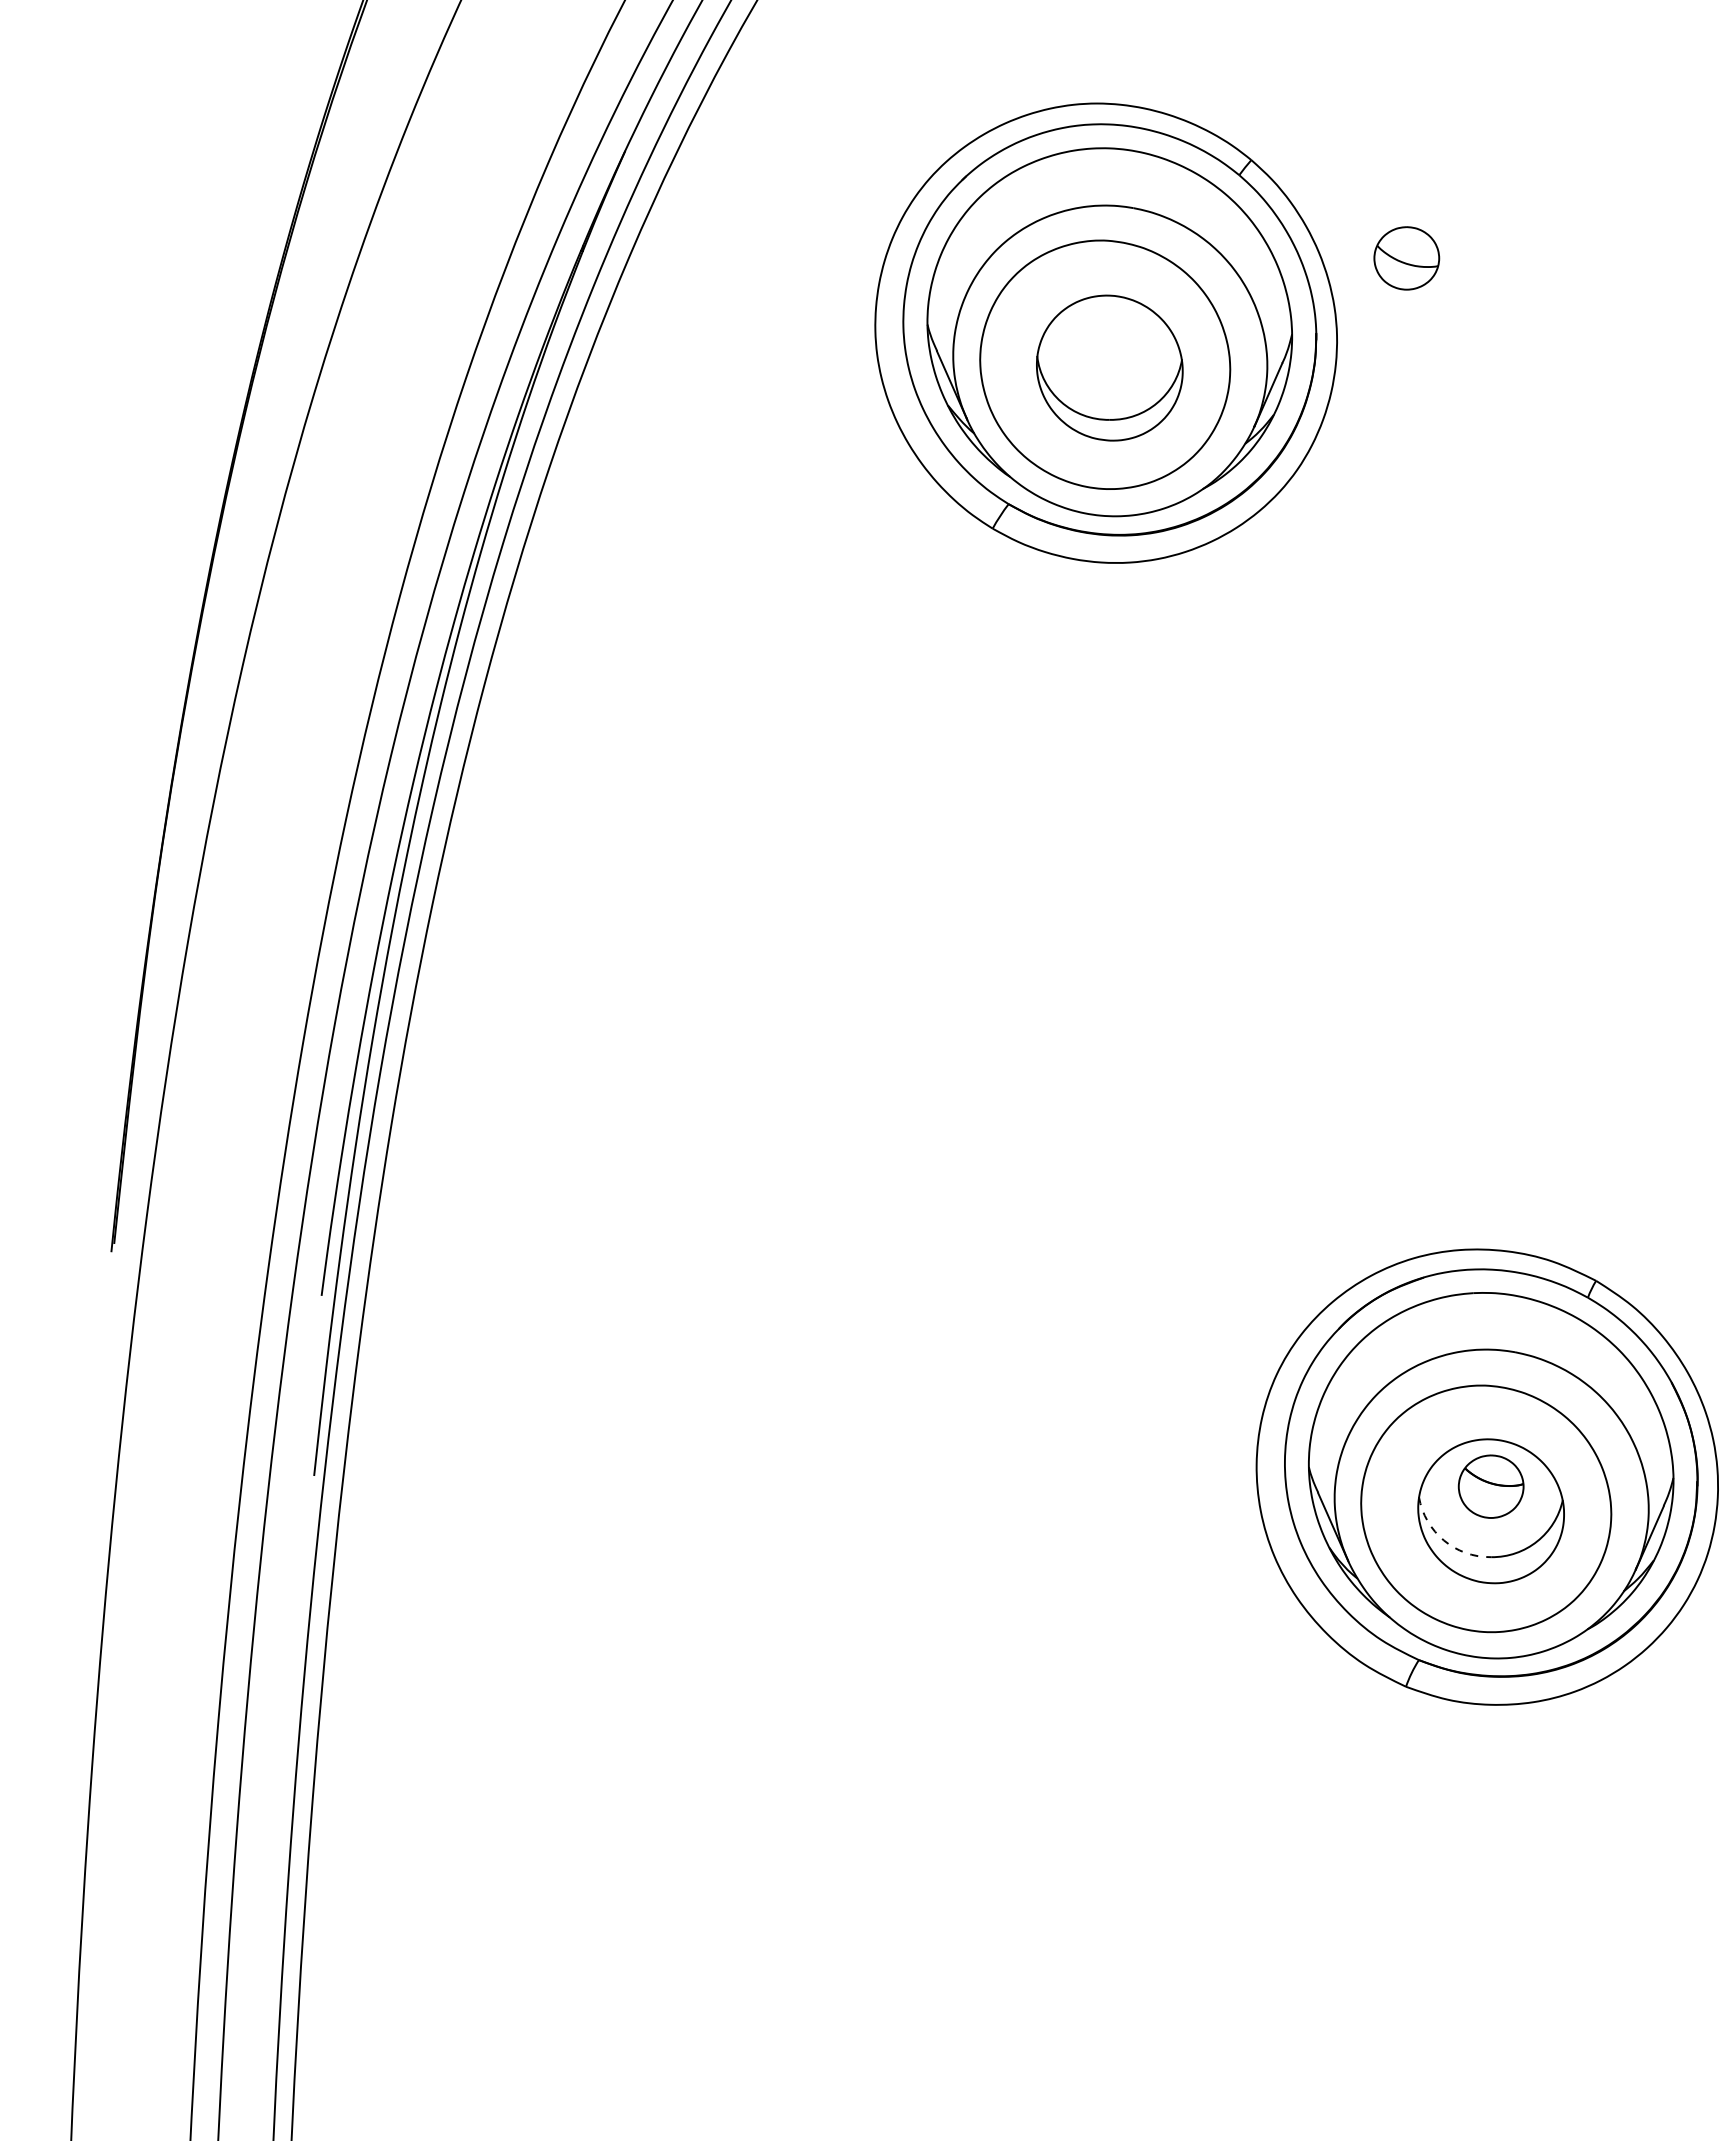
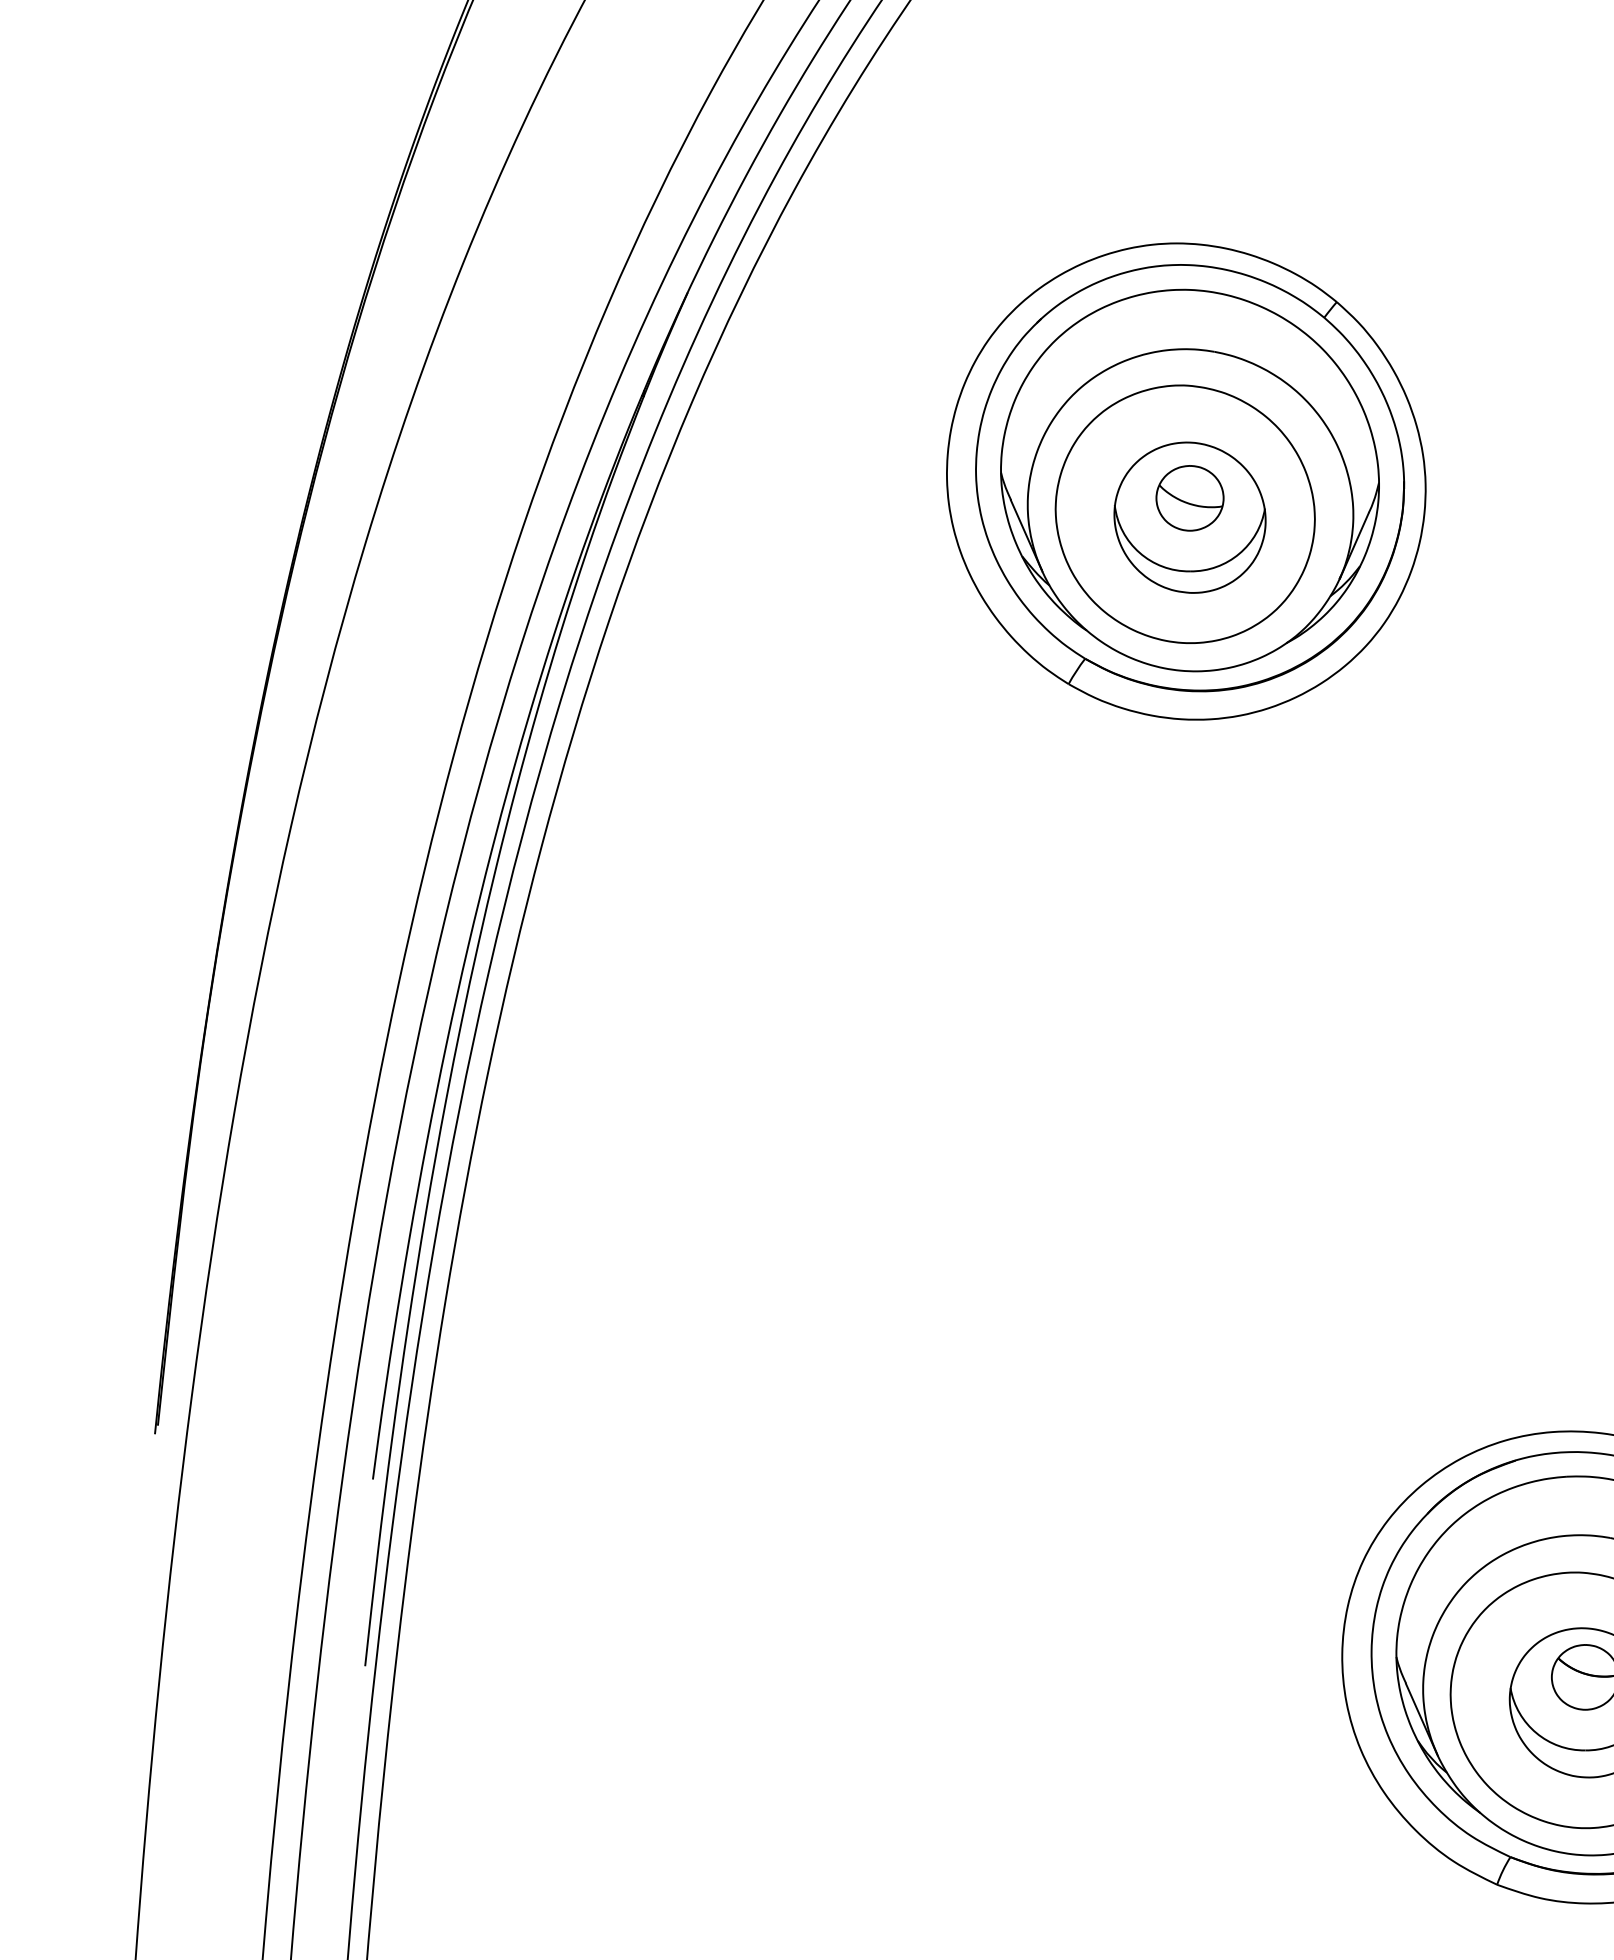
part: (1406, 258) -> (1189, 498), moved
arc: (1443, 1540) -> (1535, 1733), dashed -> solid

